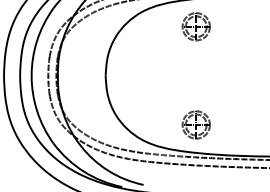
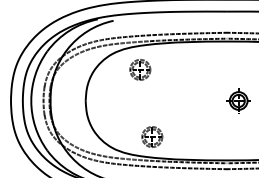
part: (196, 26) -> (140, 69), moved

